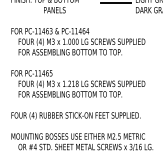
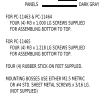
line: (102, 14) -> (59, 6), added

